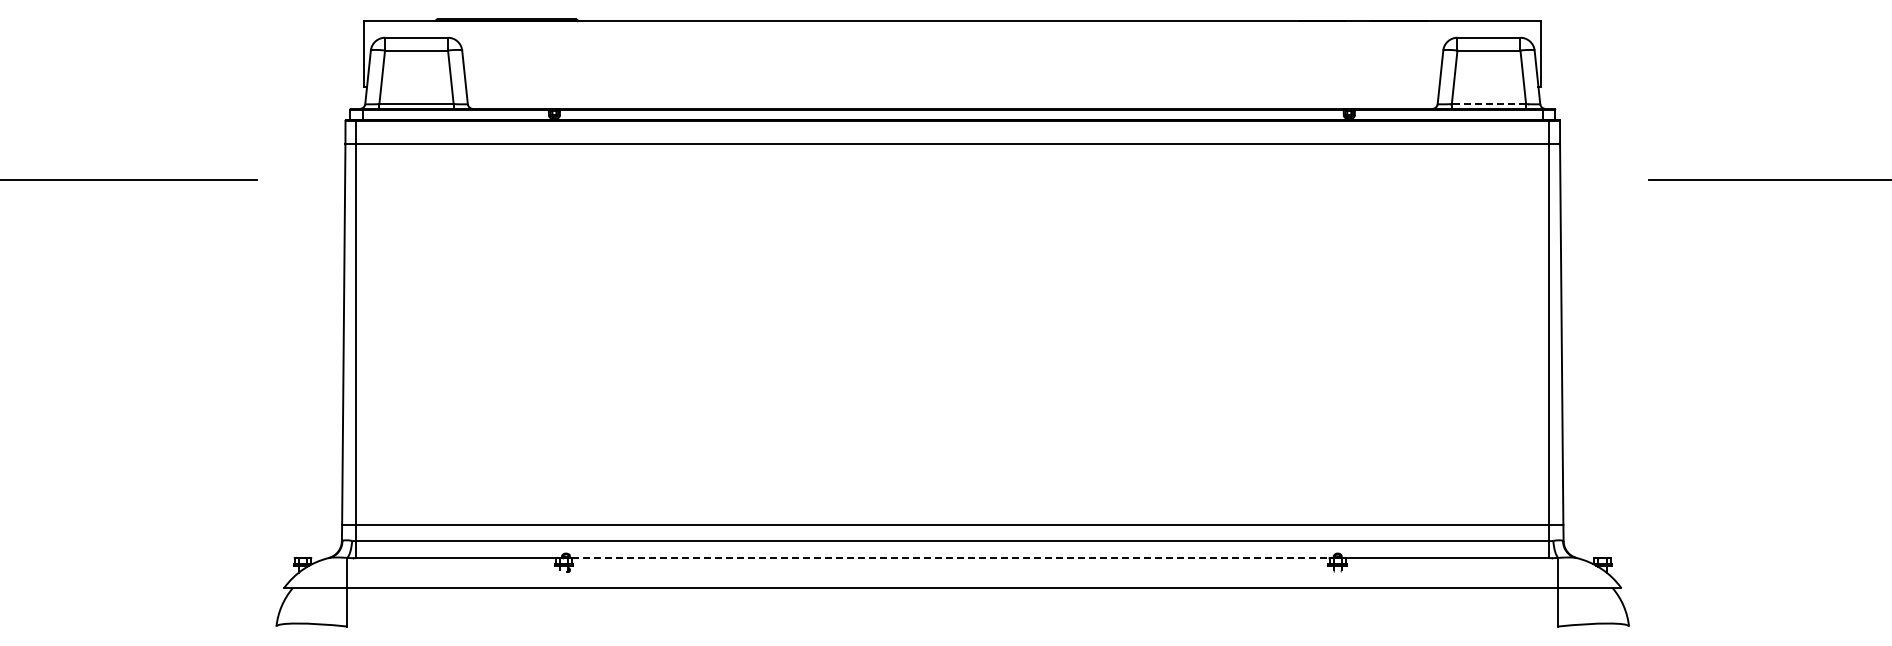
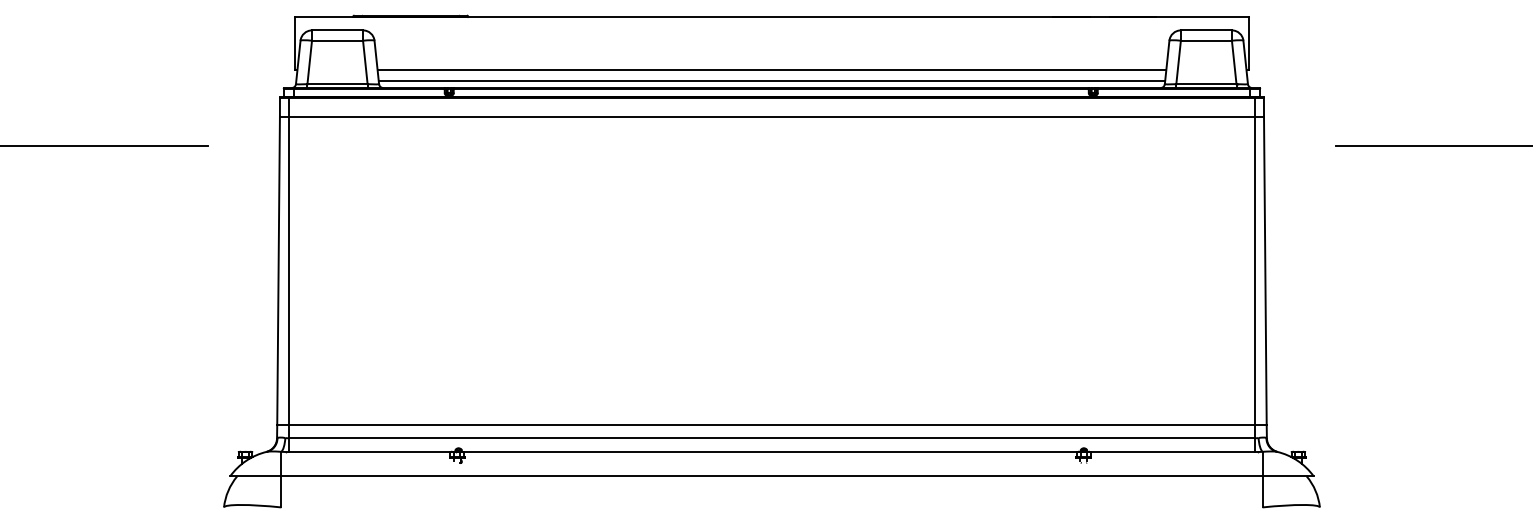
line: (952, 87) -> (771, 70), added
line: (952, 100) -> (771, 81), added
line: (1488, 104) -> (1206, 84), dashed -> solid
line: (951, 558) -> (770, 452), dashed -> solid

